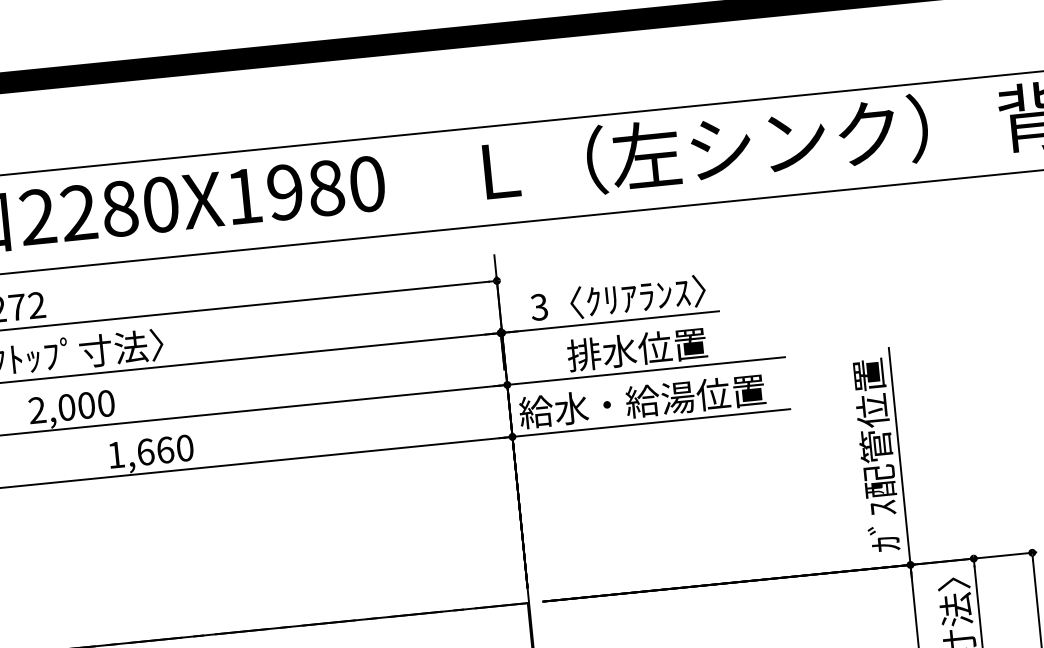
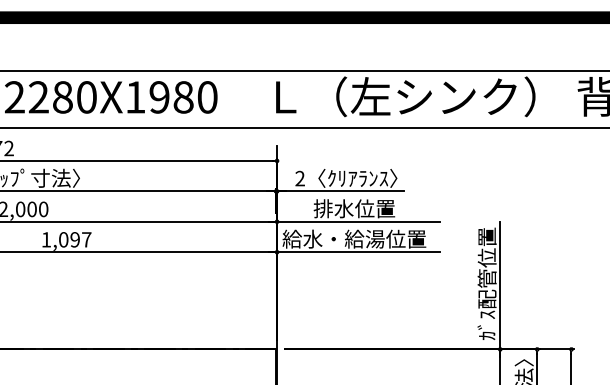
text: (538, 307) -> (299, 178), 3 -> 2
text: (165, 449) -> (75, 239), 1,660 -> 1,097

